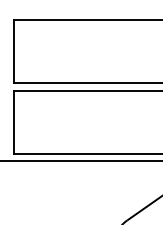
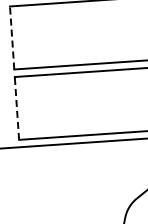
line: (13, 51) -> (11, 37), solid -> dashed
line: (13, 121) -> (16, 107), solid -> dashed

